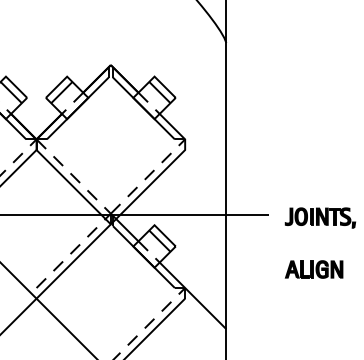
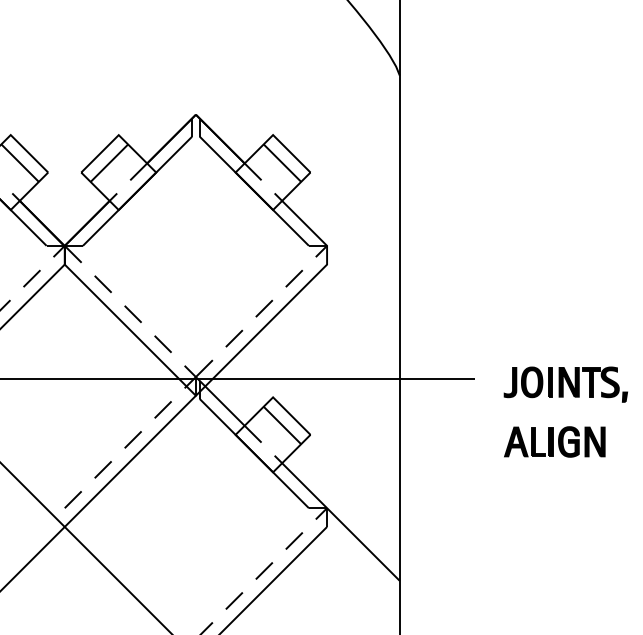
part: (313, 269) -> (553, 441), moved

